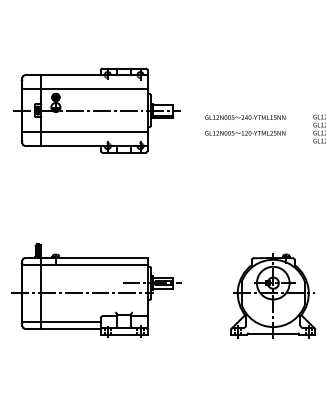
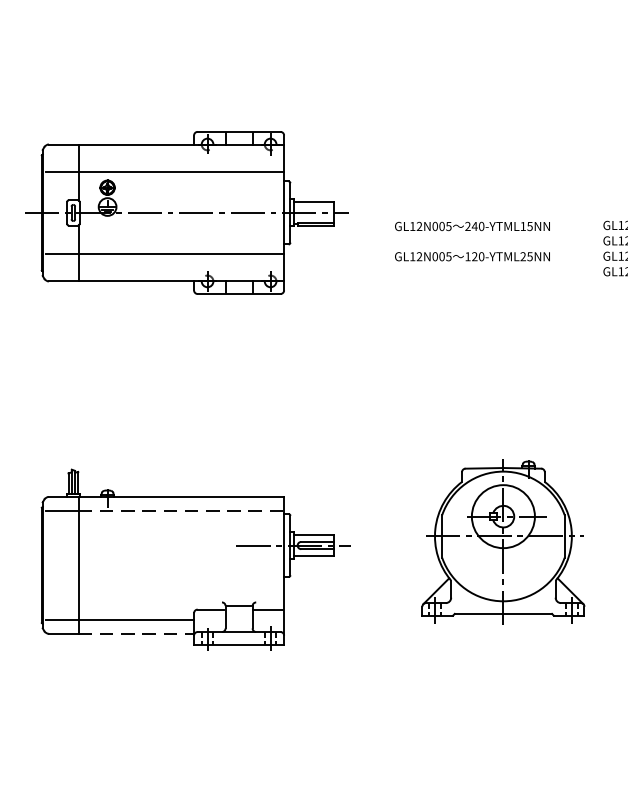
line: (94, 265) -> (181, 511), solid -> dashed
line: (82, 293) -> (158, 565), removed
part: (273, 295) -> (503, 540), moved
line: (70, 328) -> (135, 632), solid -> dashed

